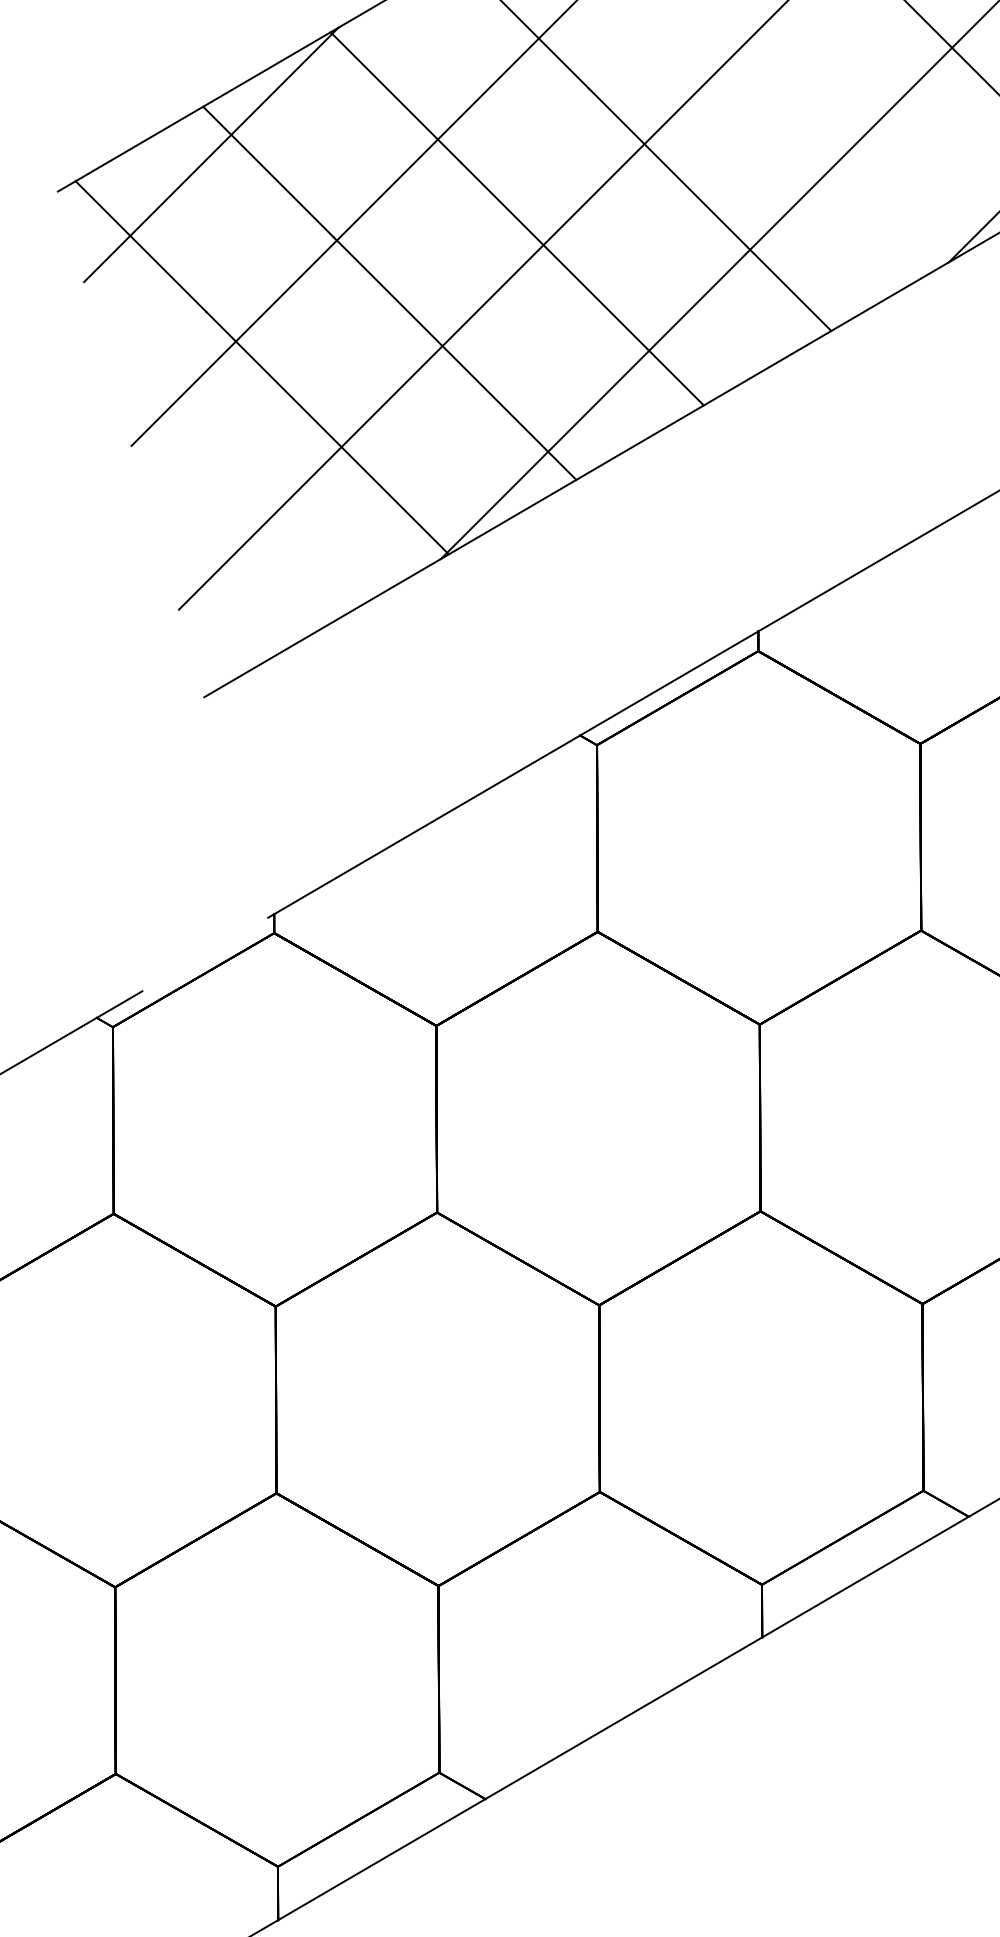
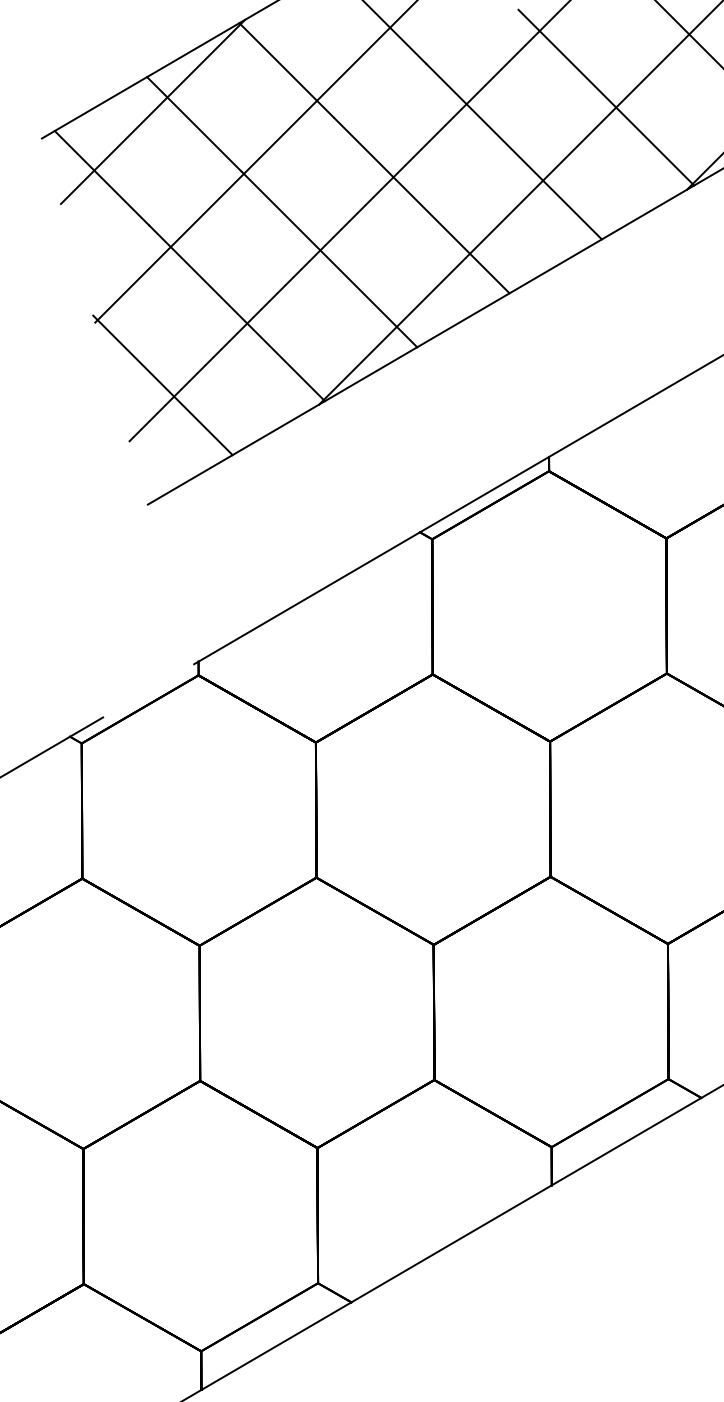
line: (837, 134) -> (606, 97), added
line: (224, 532) -> (162, 385), added

